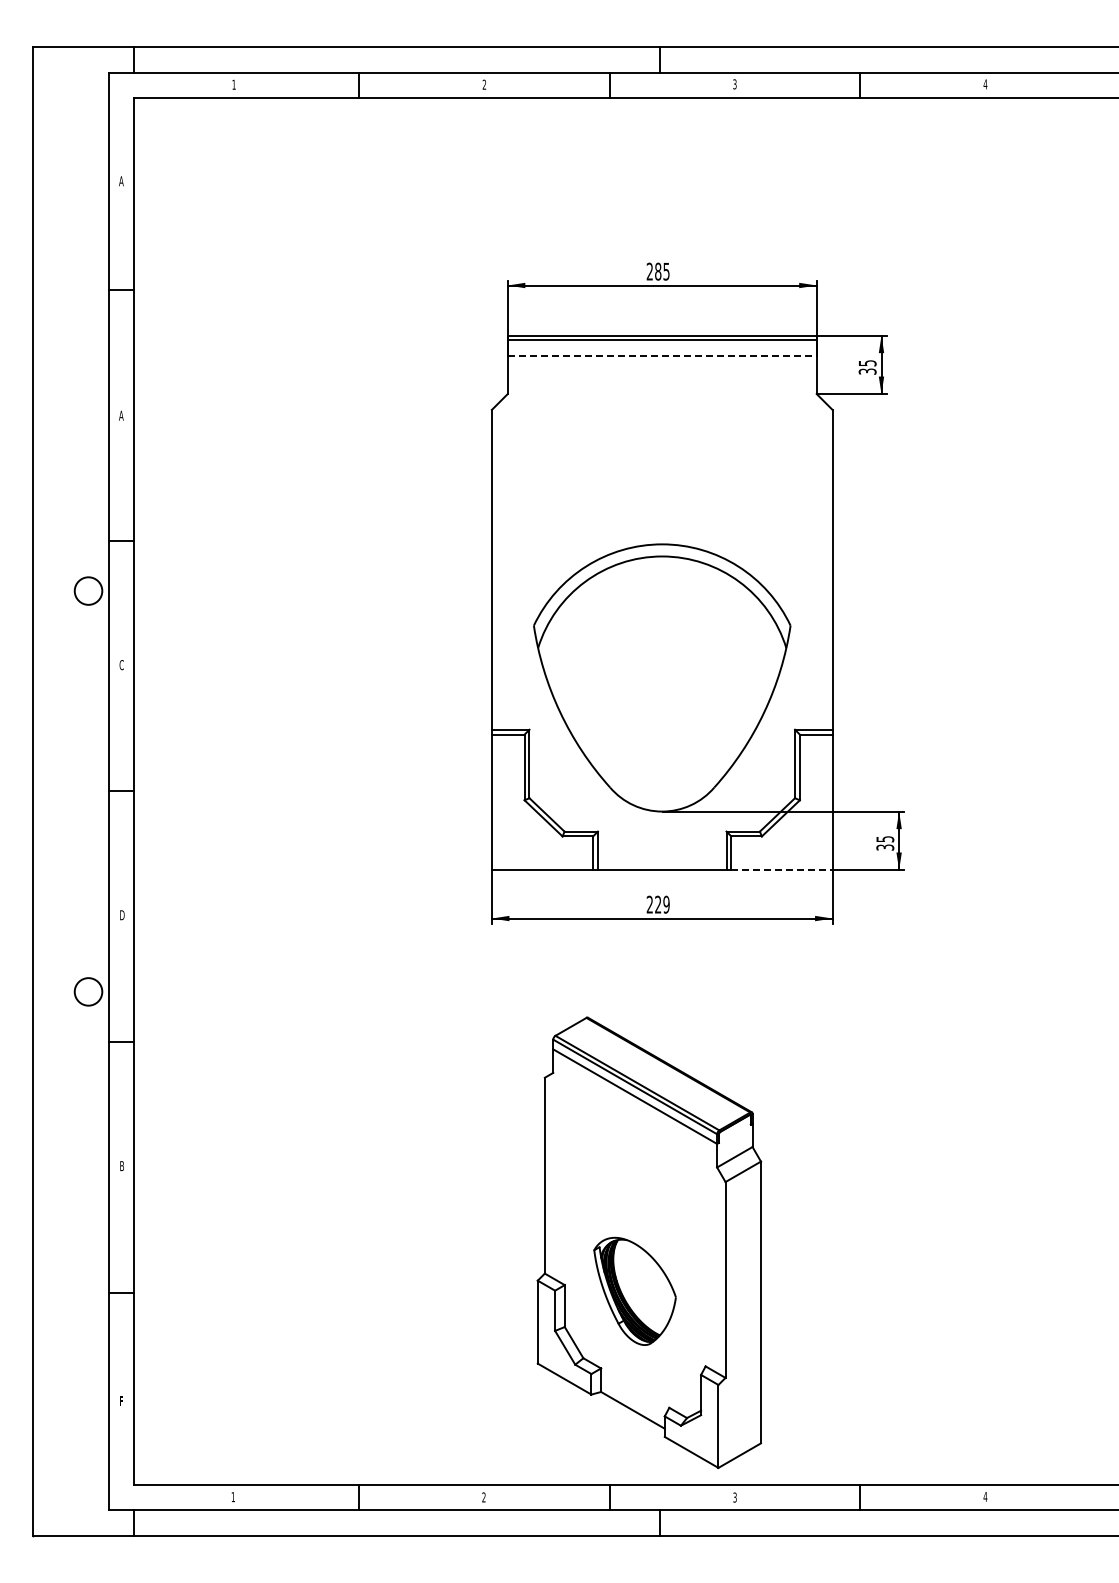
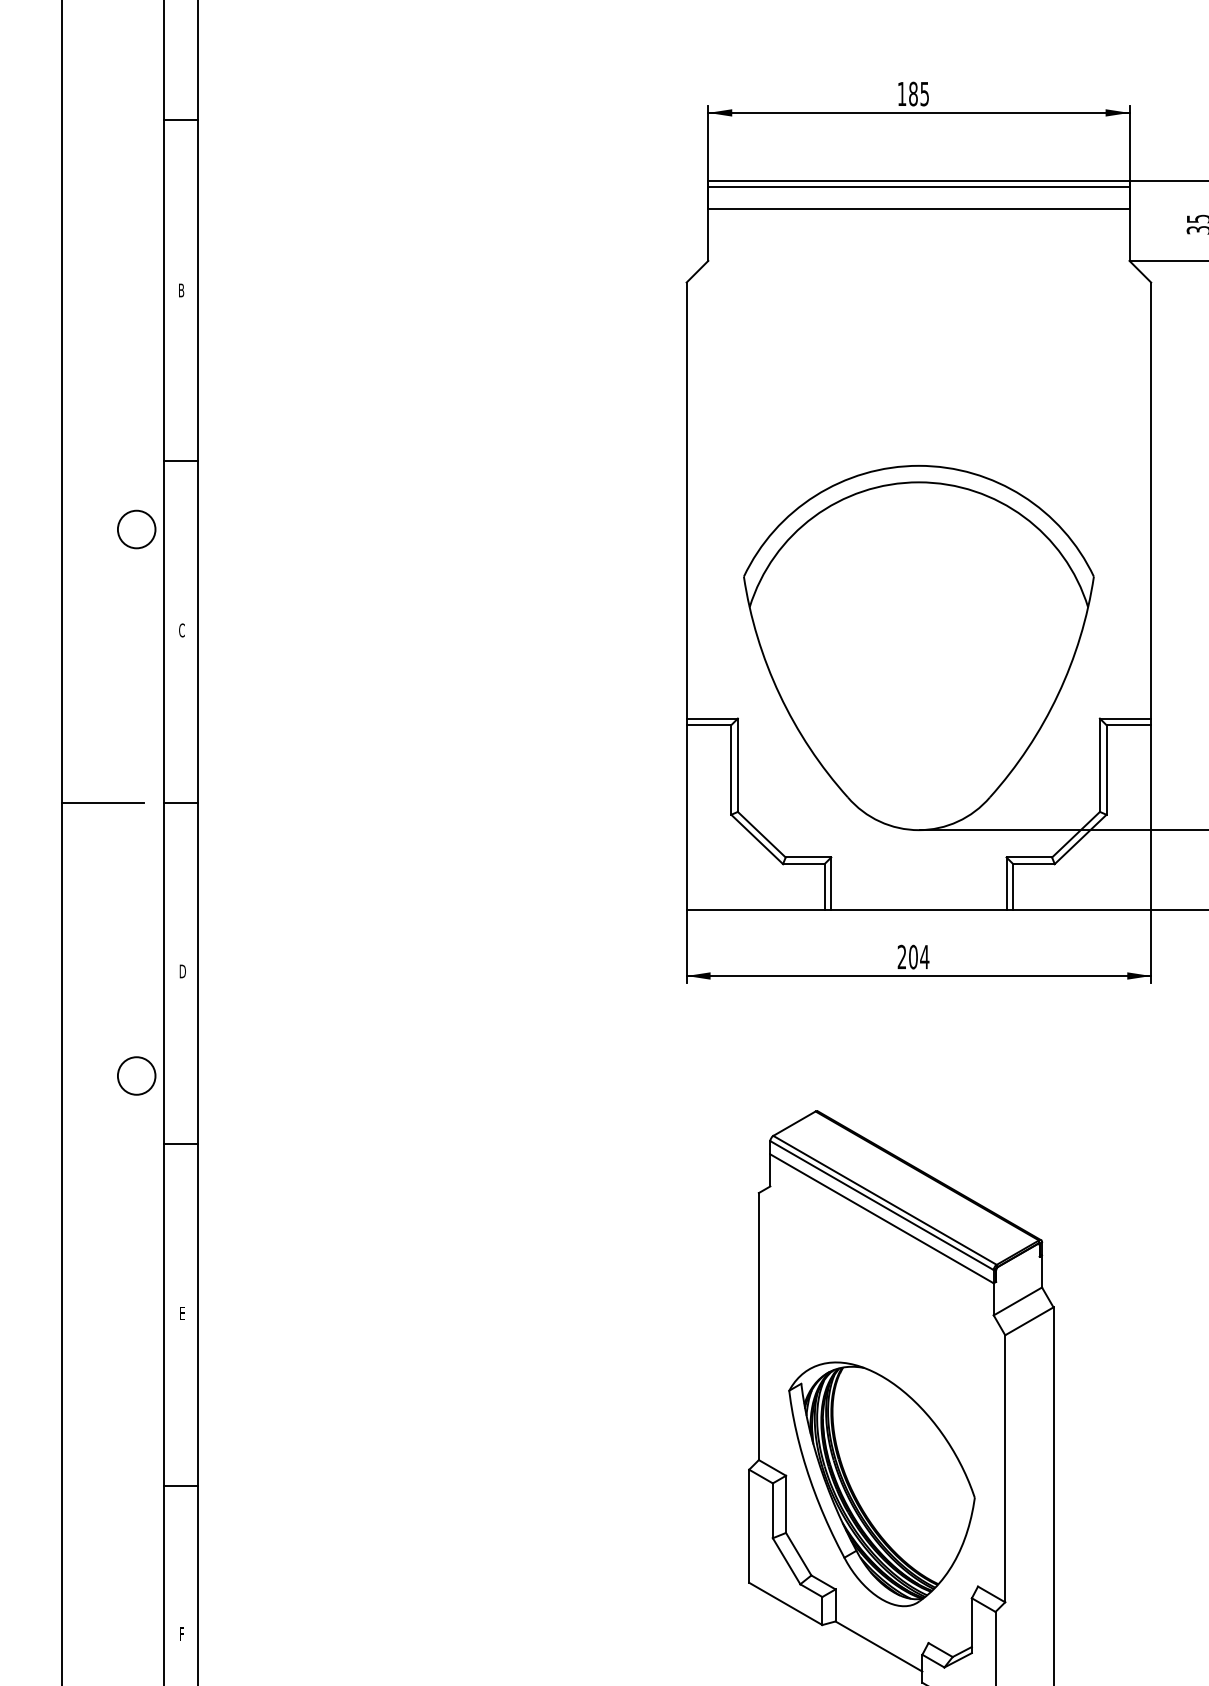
text: (649, 271) -> (901, 93), 285 -> 185
line: (662, 355) -> (919, 208), dashed -> solid
text: (121, 415) -> (181, 290), A -> B
line: (63, 791) -> (102, 802), added
line: (782, 870) -> (1082, 910), dashed -> solid
text: (662, 904) -> (919, 956), 229 -> 204
text: (121, 1166) -> (181, 1314), B -> E
part: (634, 1291) -> (881, 1484), size x1.67

